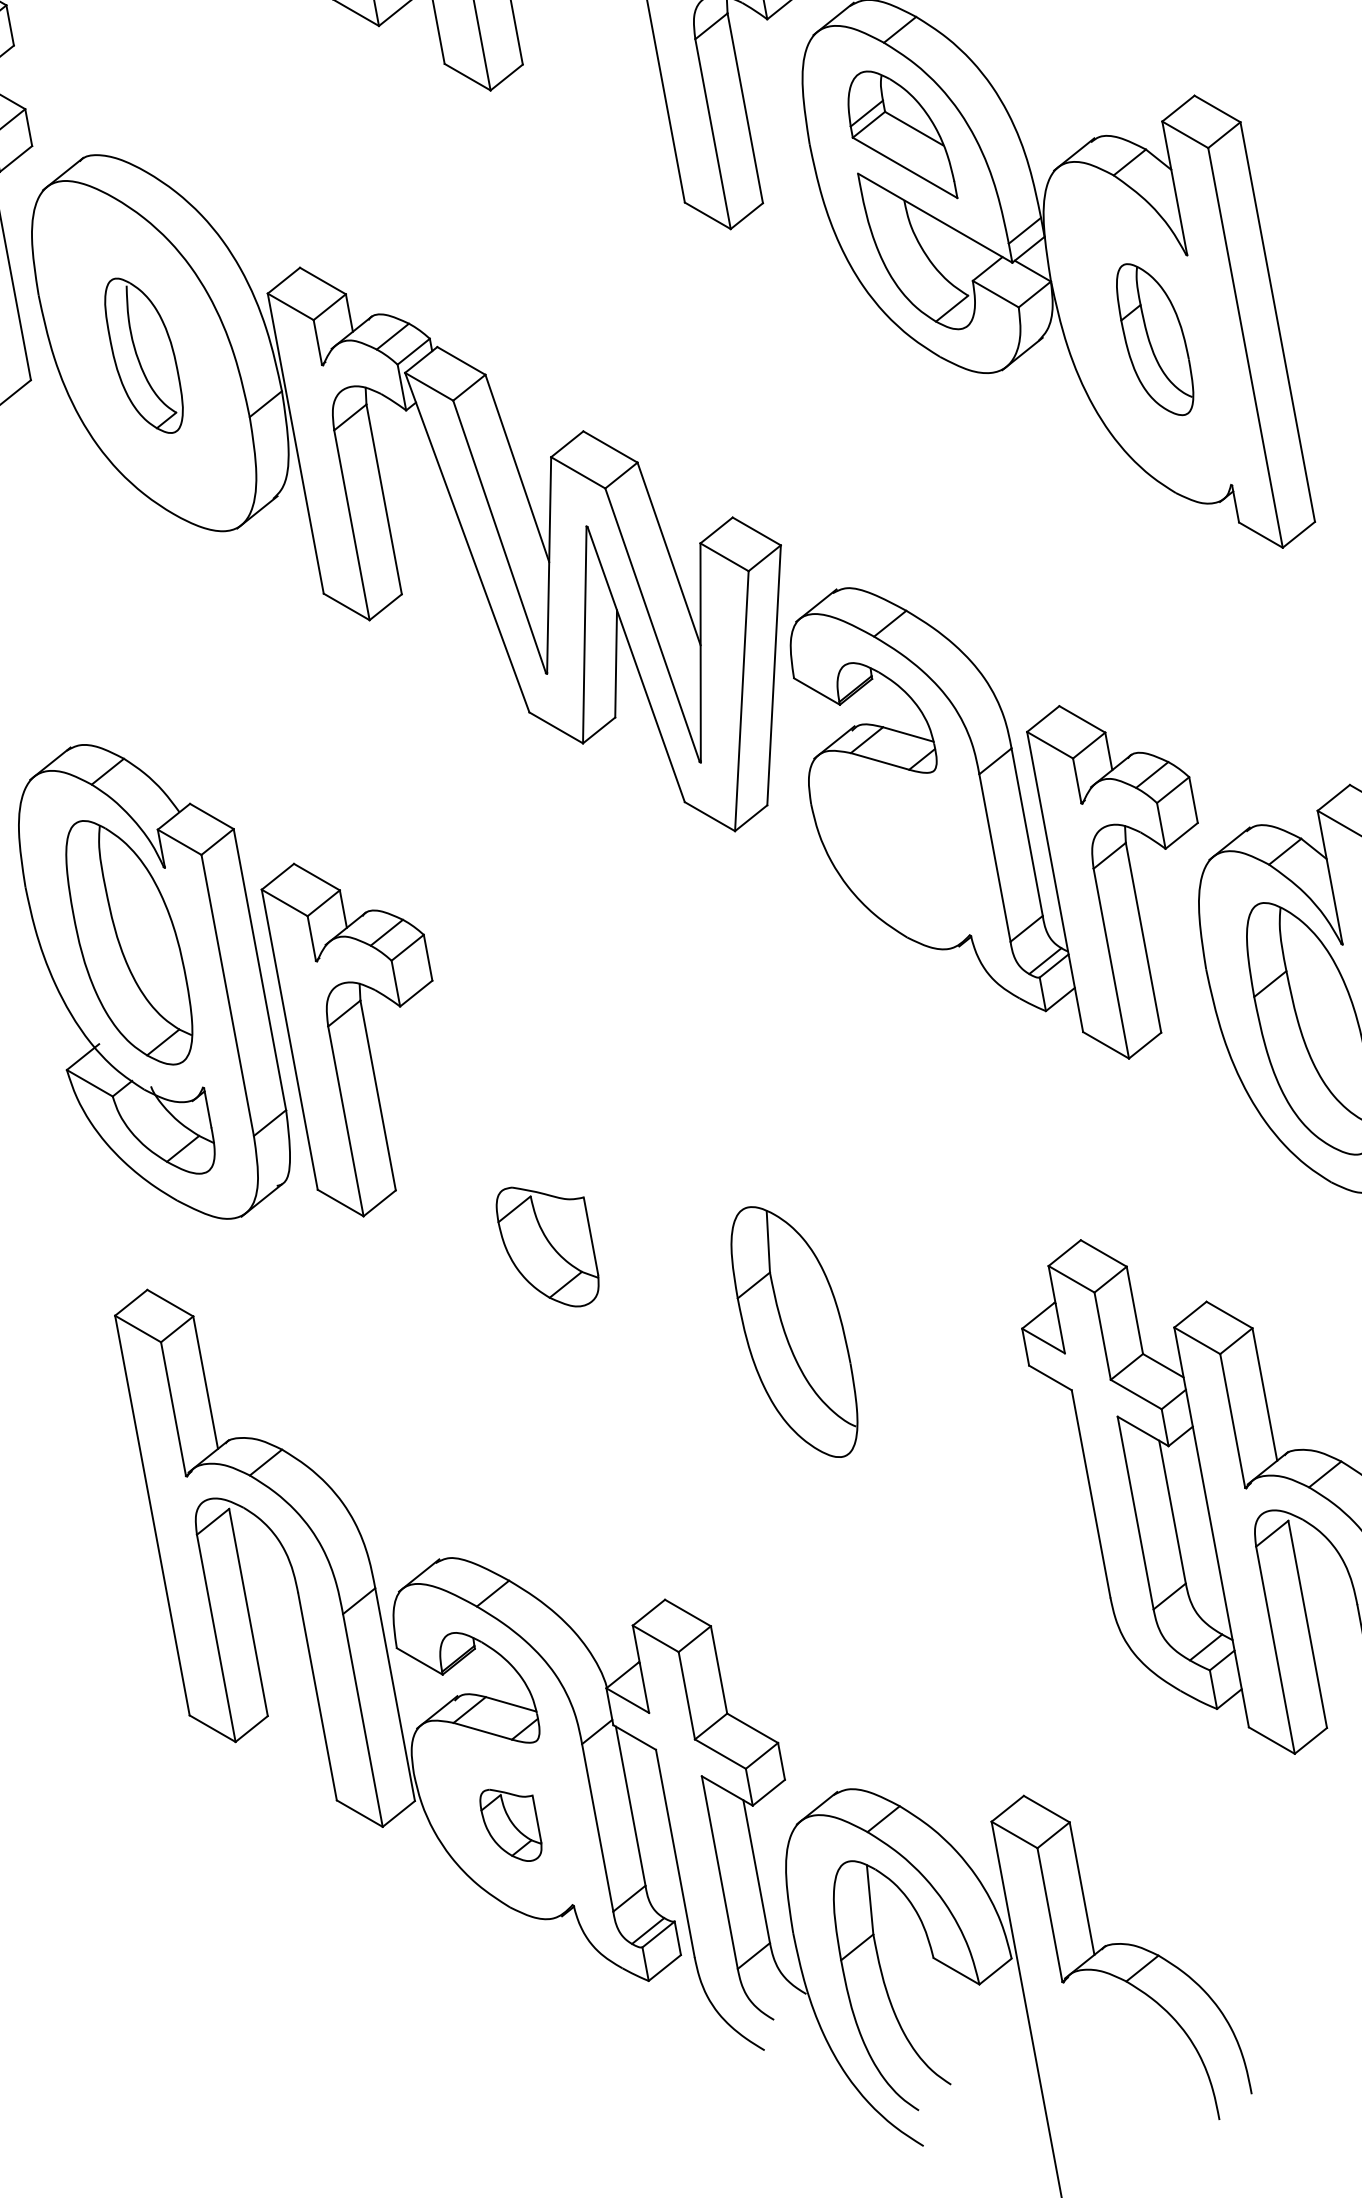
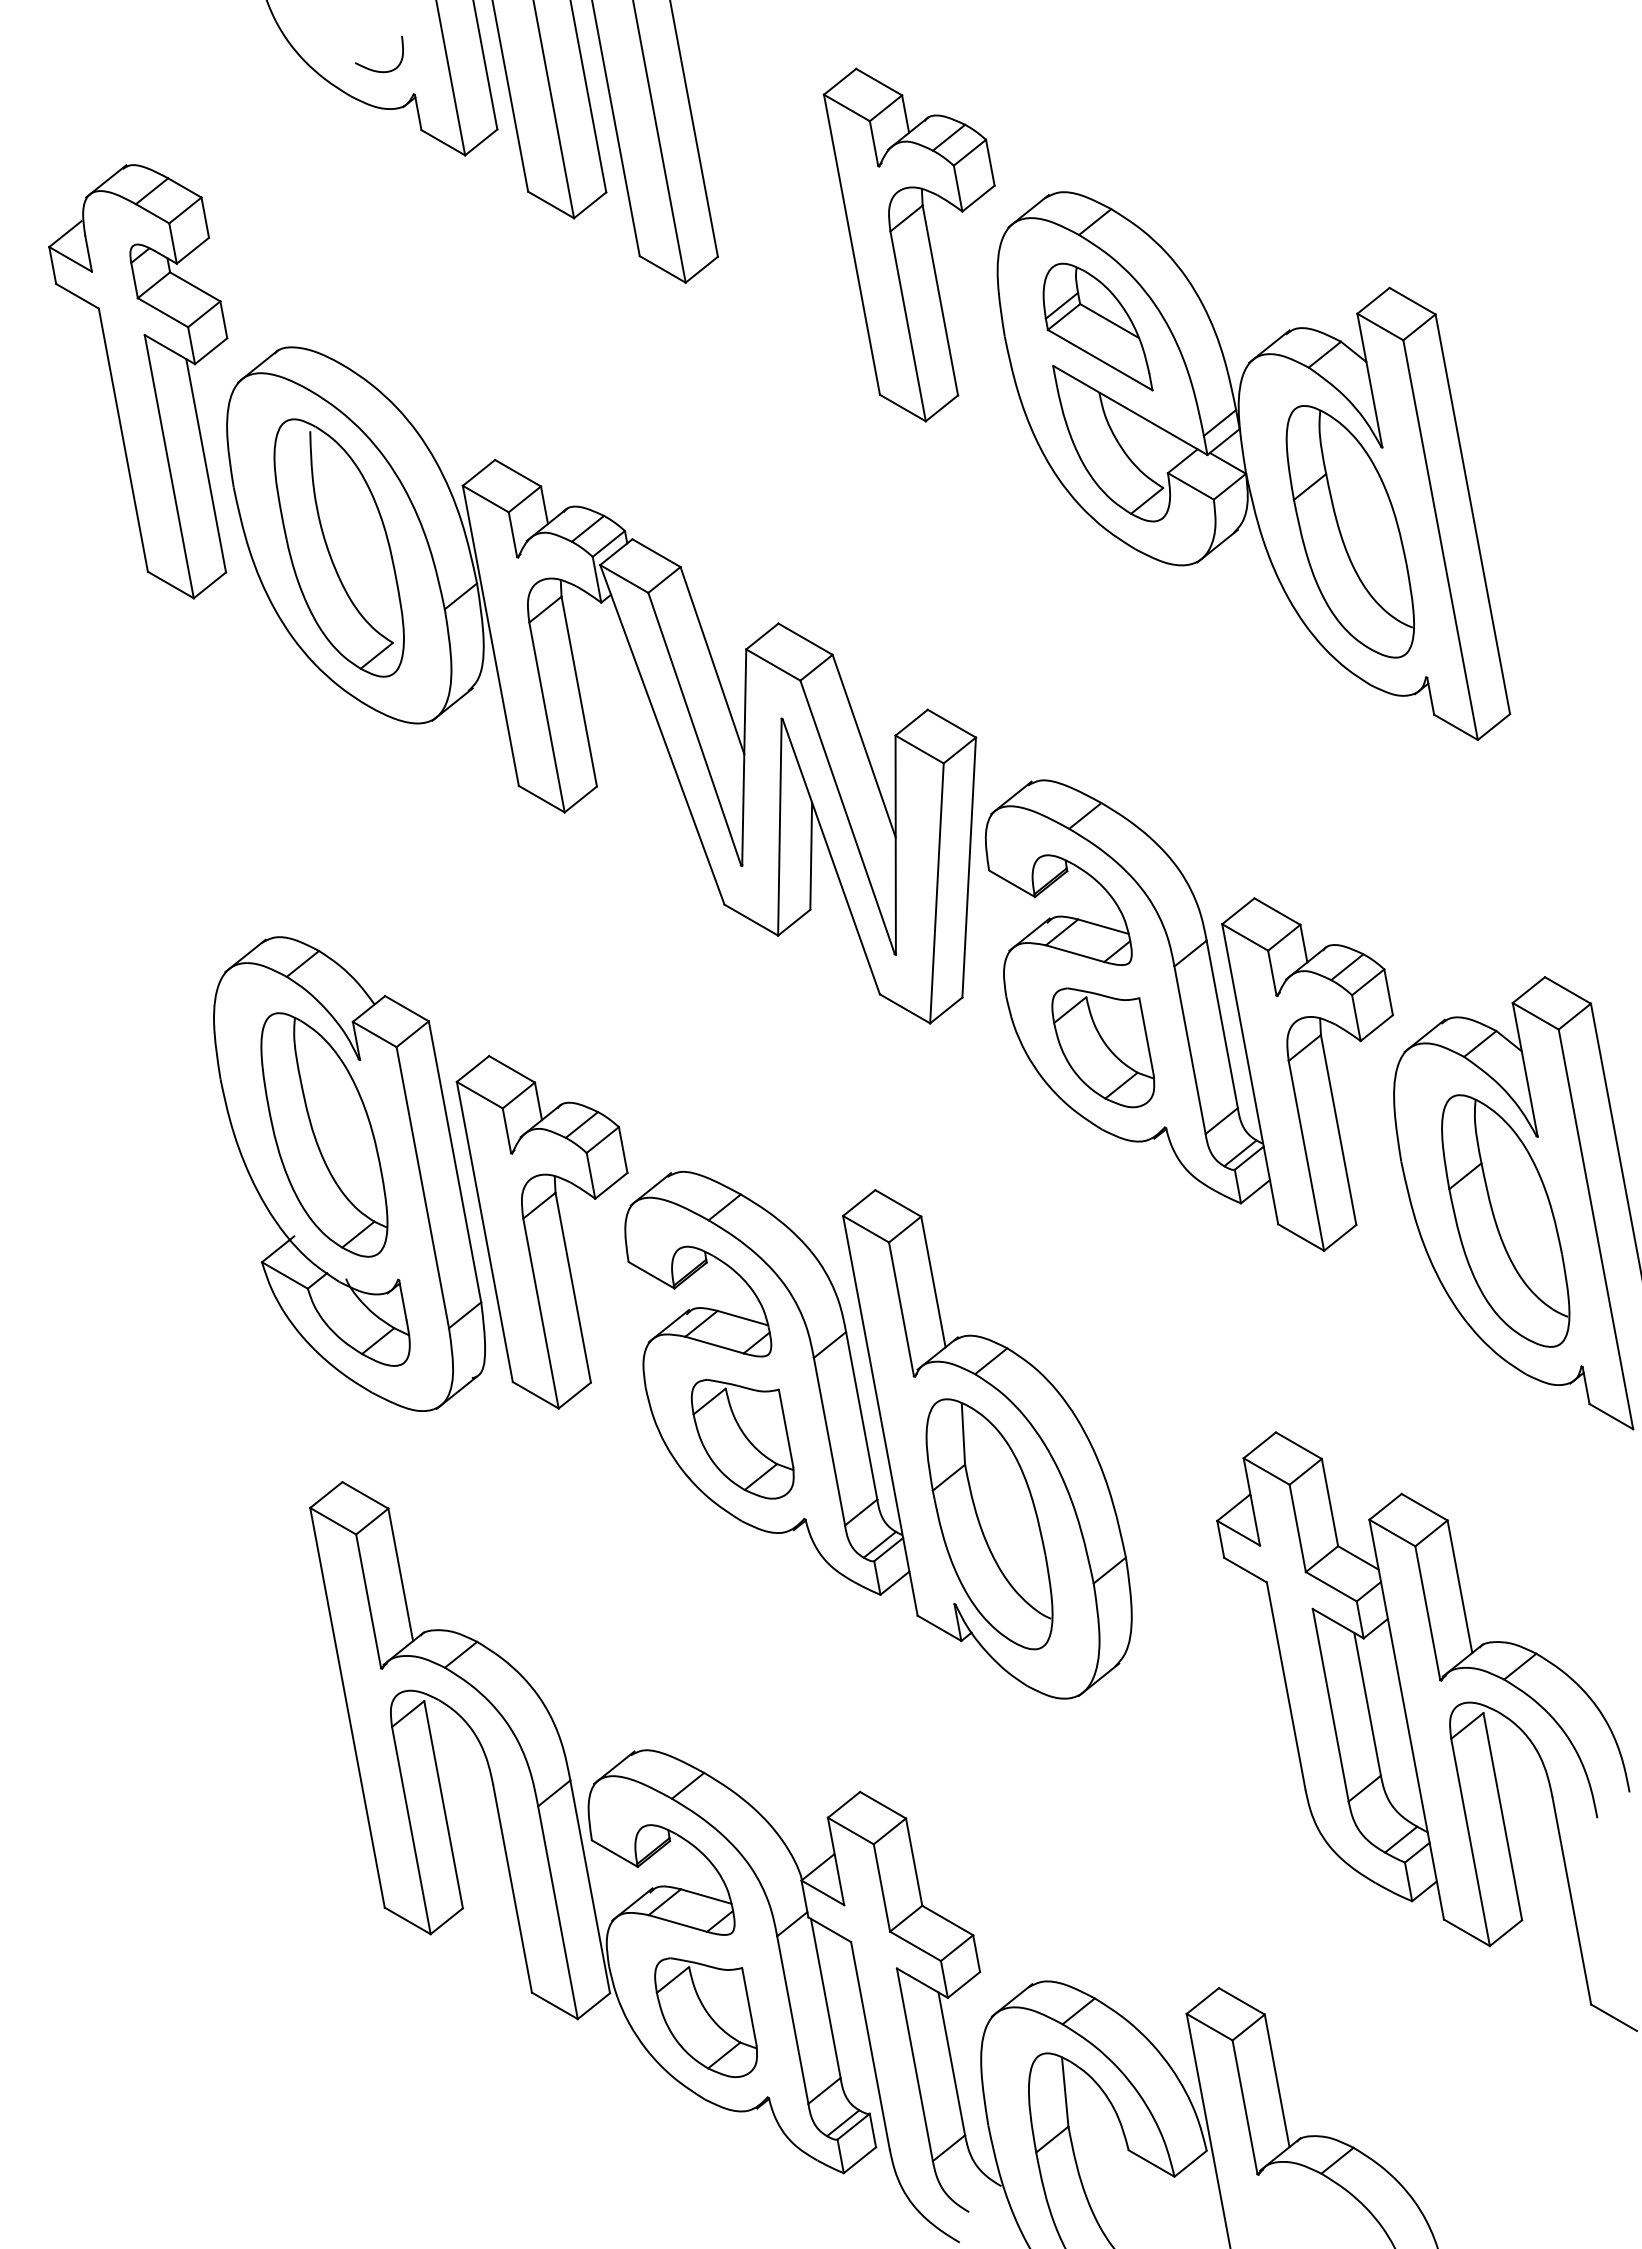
part: (1154, 339) -> (1349, 531), size x1.67
part: (143, 355) -> (338, 547), size x1.67
part: (908, 855) -> (1103, 1047), added
part: (683, 1242) -> (878, 1434), added
part: (510, 1825) -> (705, 2017), size x1.67

